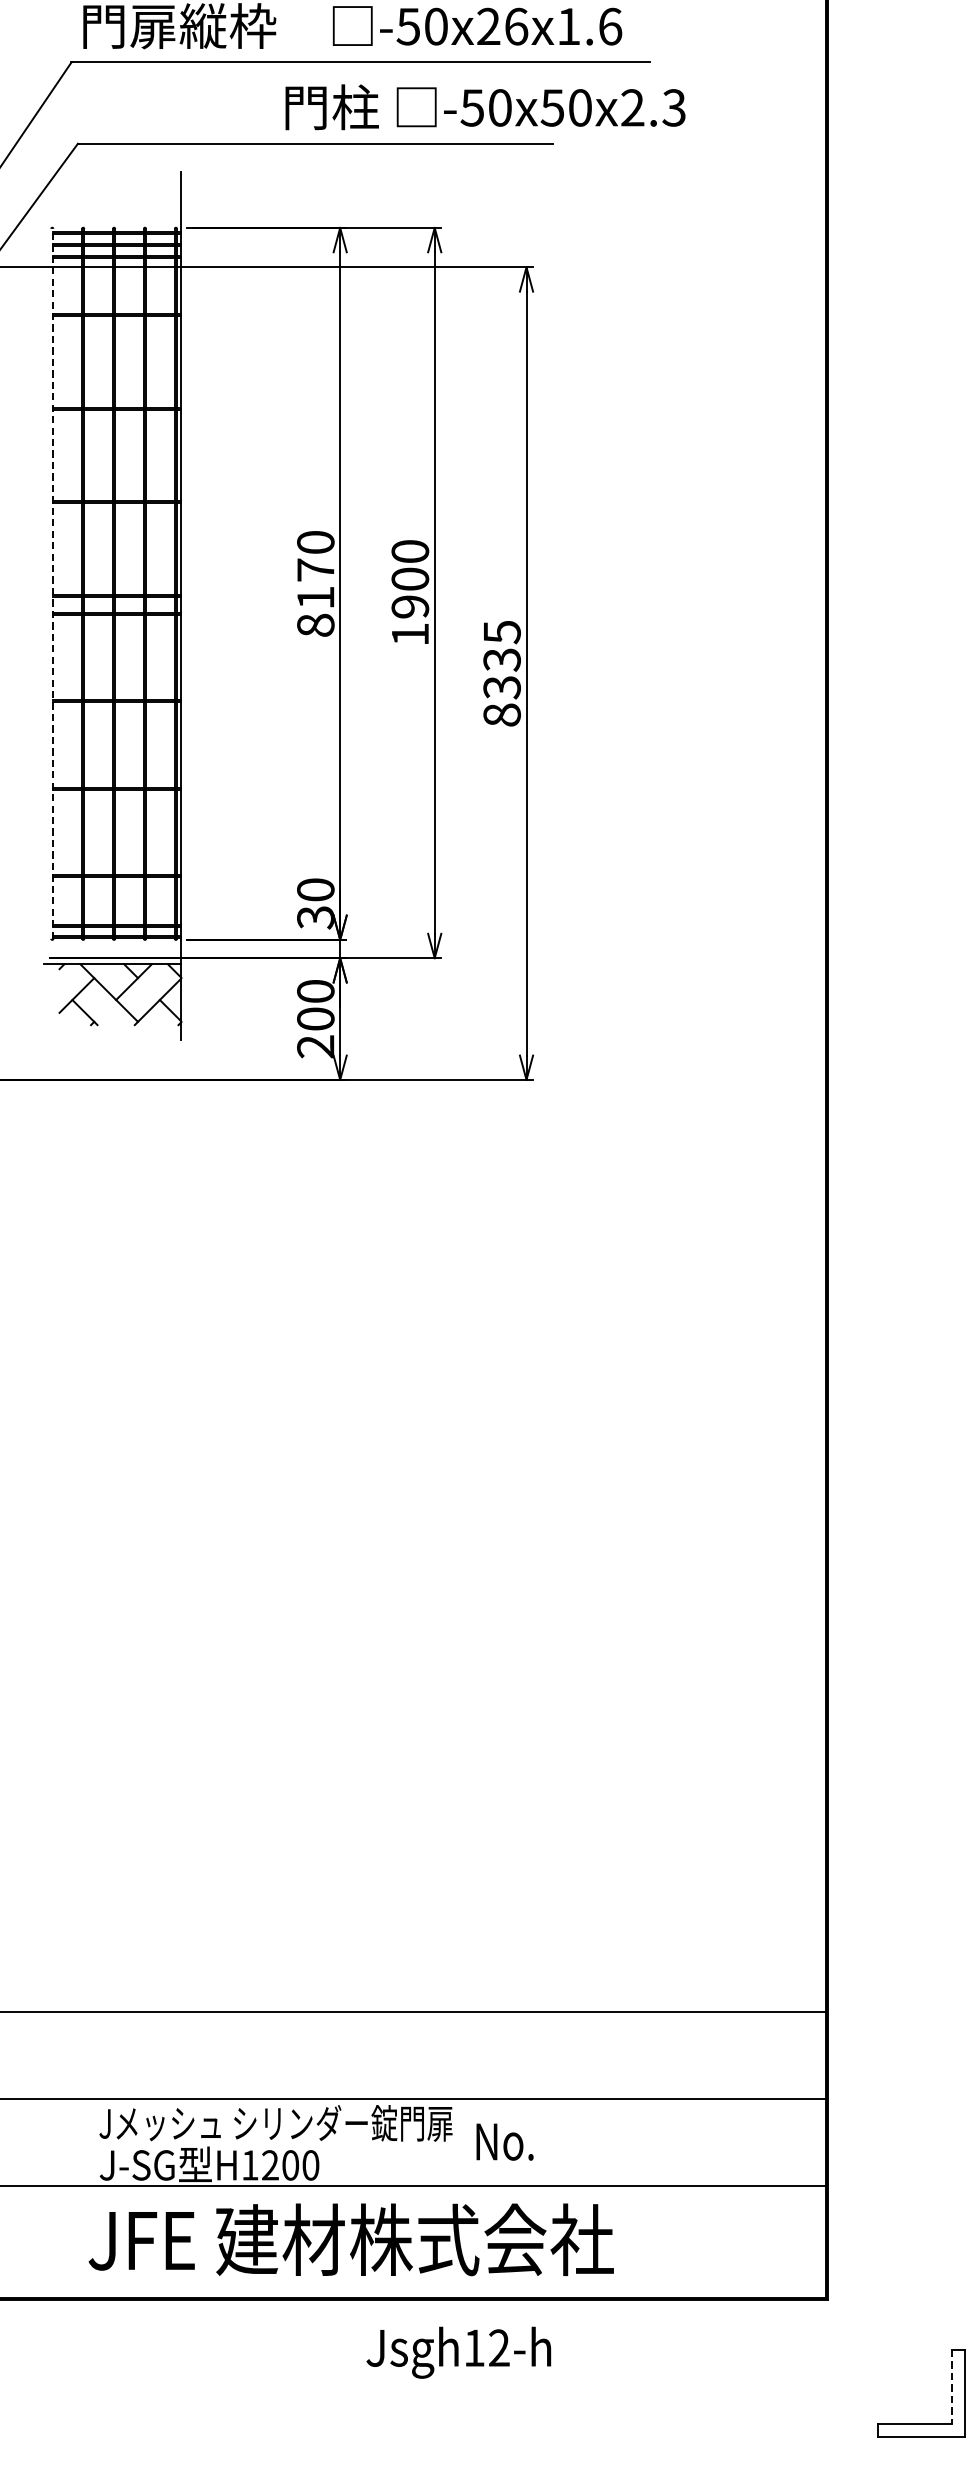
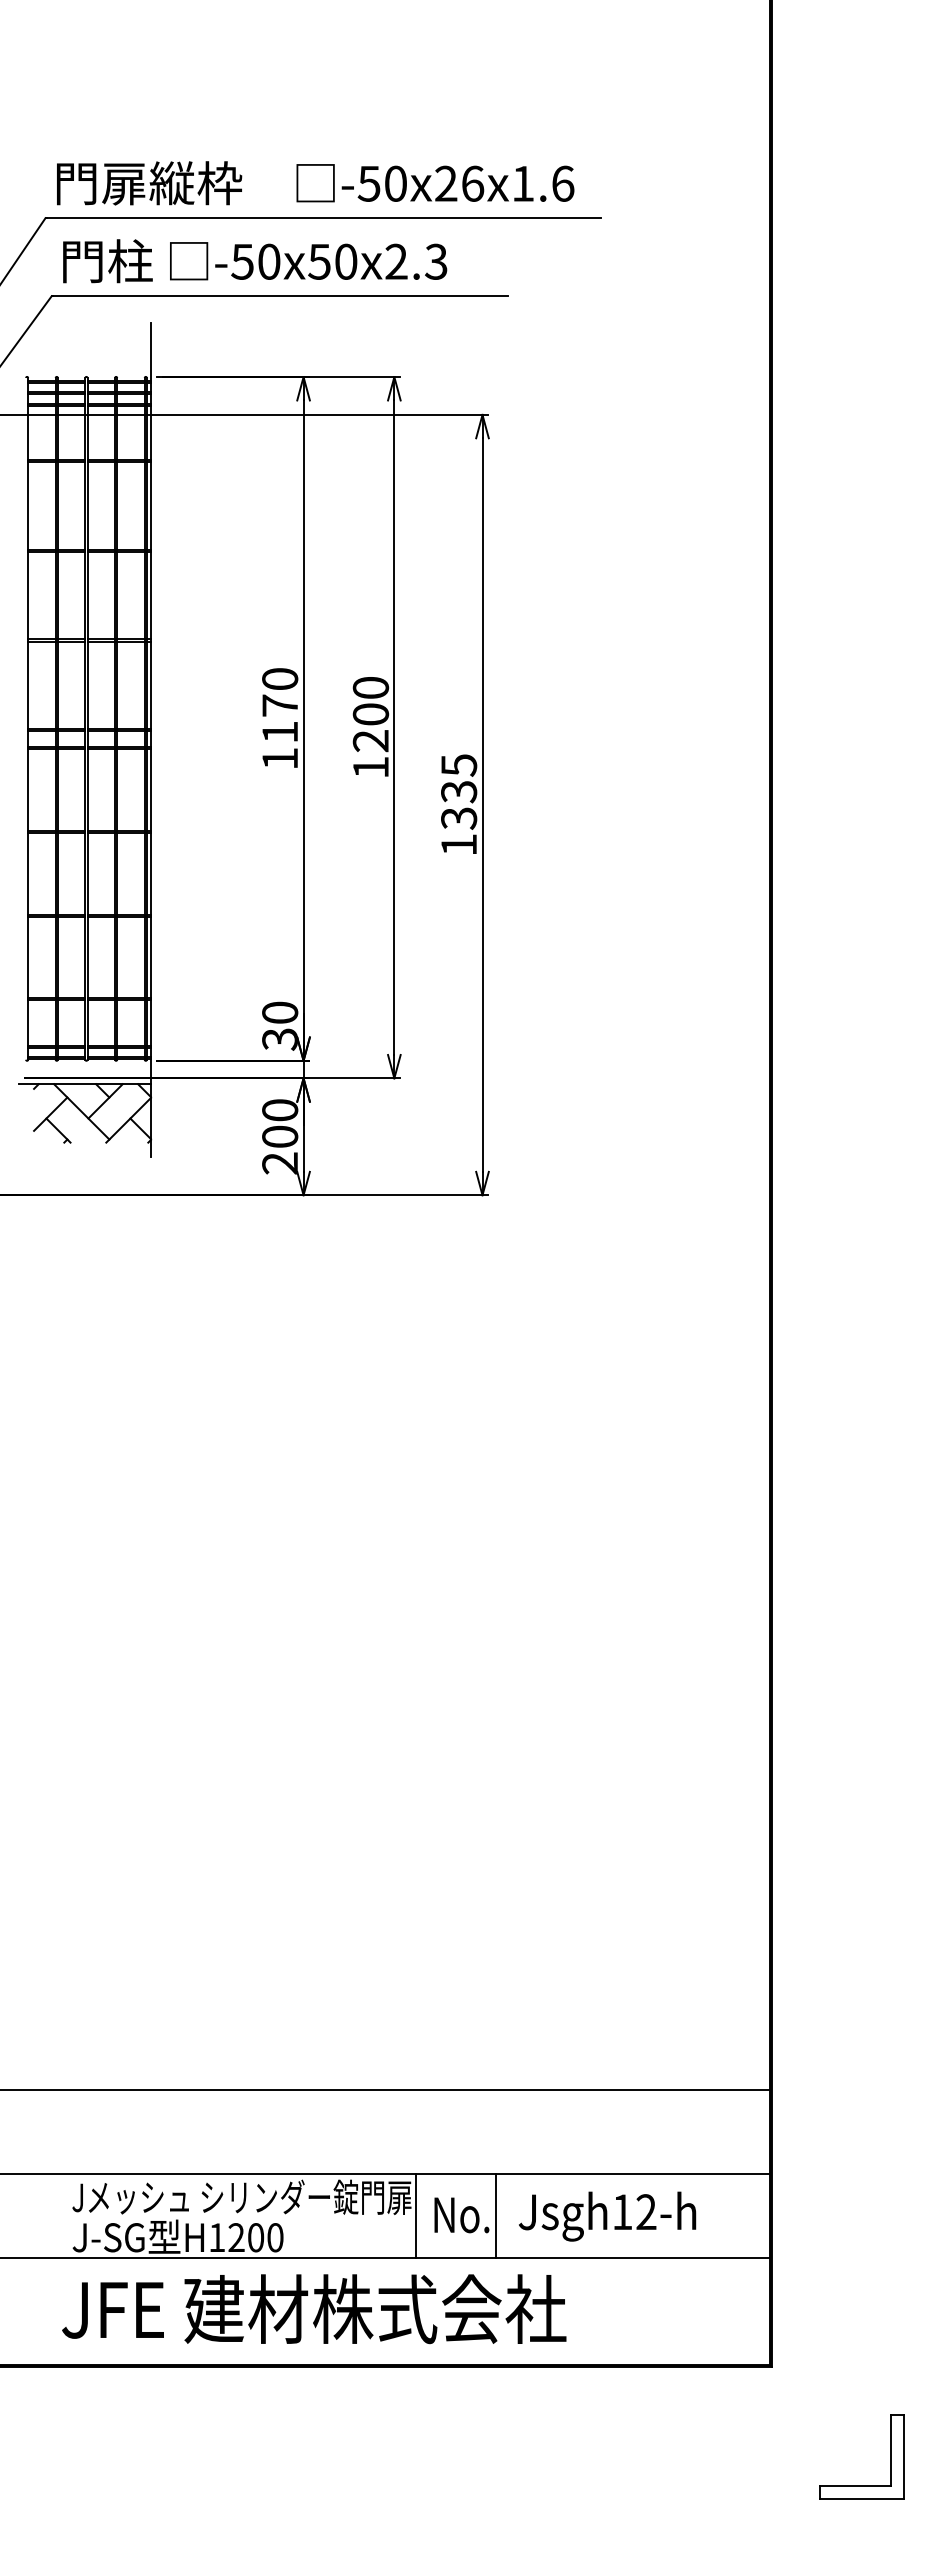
text: (485, 107) -> (255, 261), moved
line: (53, 583) -> (28, 718), dashed -> solid
text: (410, 607) -> (371, 741), 1900 -> 1200
text: (316, 625) -> (280, 758), 8170 -> 1170
text: (502, 714) -> (459, 844), 8335 -> 1335
line: (457, 2142) -> (416, 2215), added
line: (540, 2142) -> (495, 2215), added
text: (458, 2352) -> (607, 2216), moved
line: (952, 2386) -> (891, 2450), dashed -> solid

